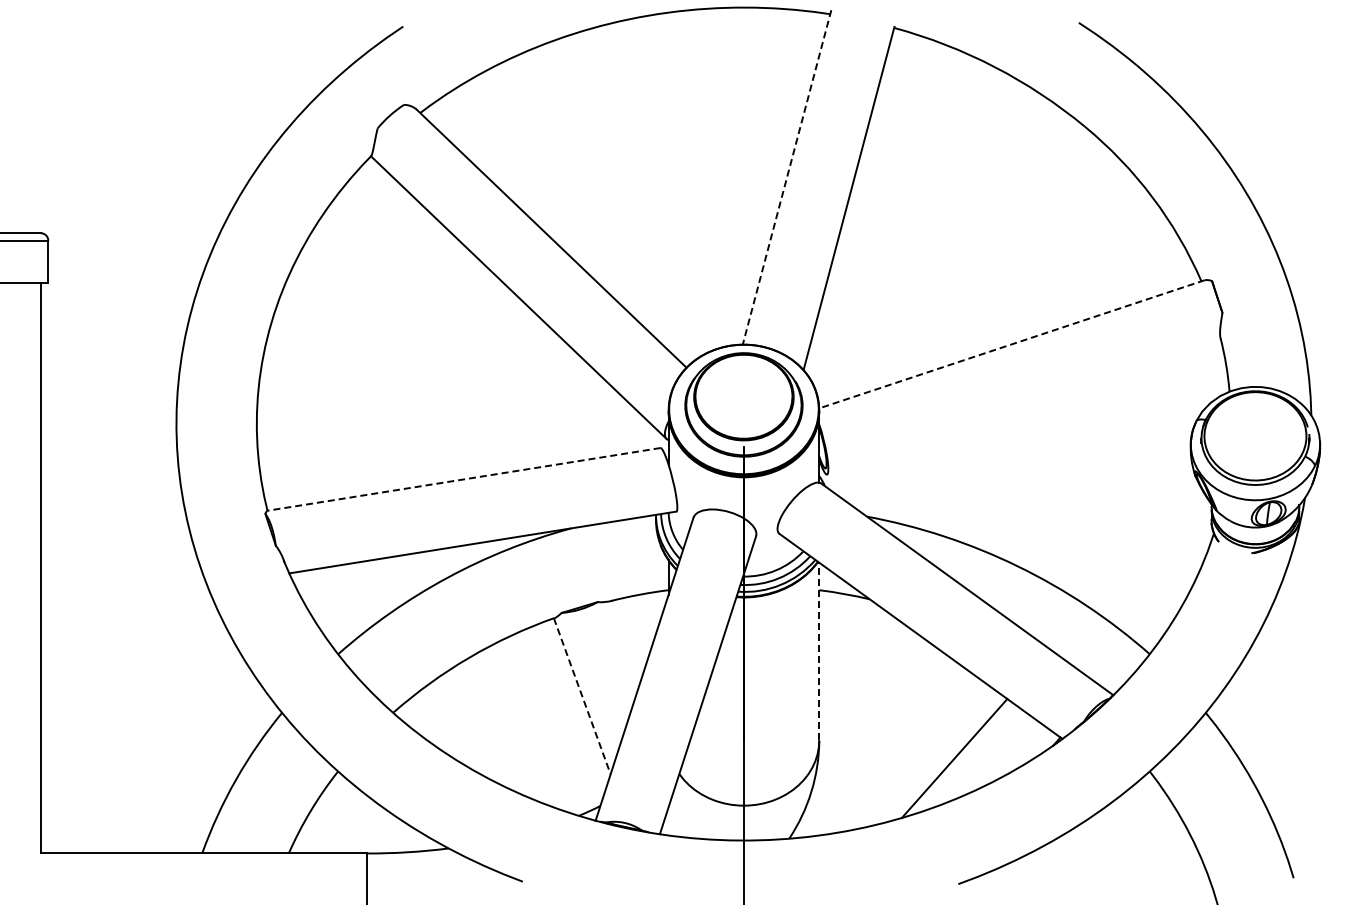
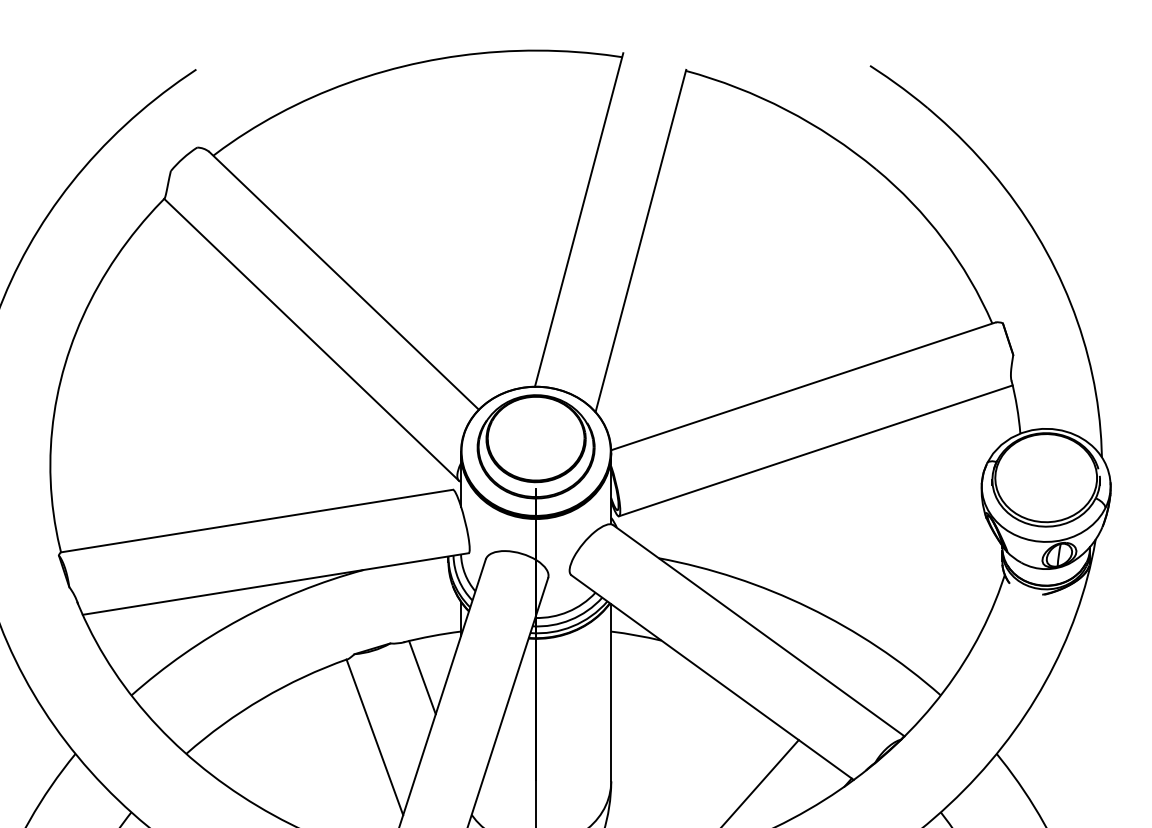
line: (786, 177) -> (578, 220), dashed -> solid
line: (1011, 344) -> (802, 386), dashed -> solid
line: (1024, 408) -> (815, 450), added
line: (463, 479) -> (256, 521), dashed -> solid
line: (629, 636) -> (422, 677), added
line: (819, 651) -> (611, 692), dashed -> solid
line: (582, 696) -> (375, 737), dashed -> solid

